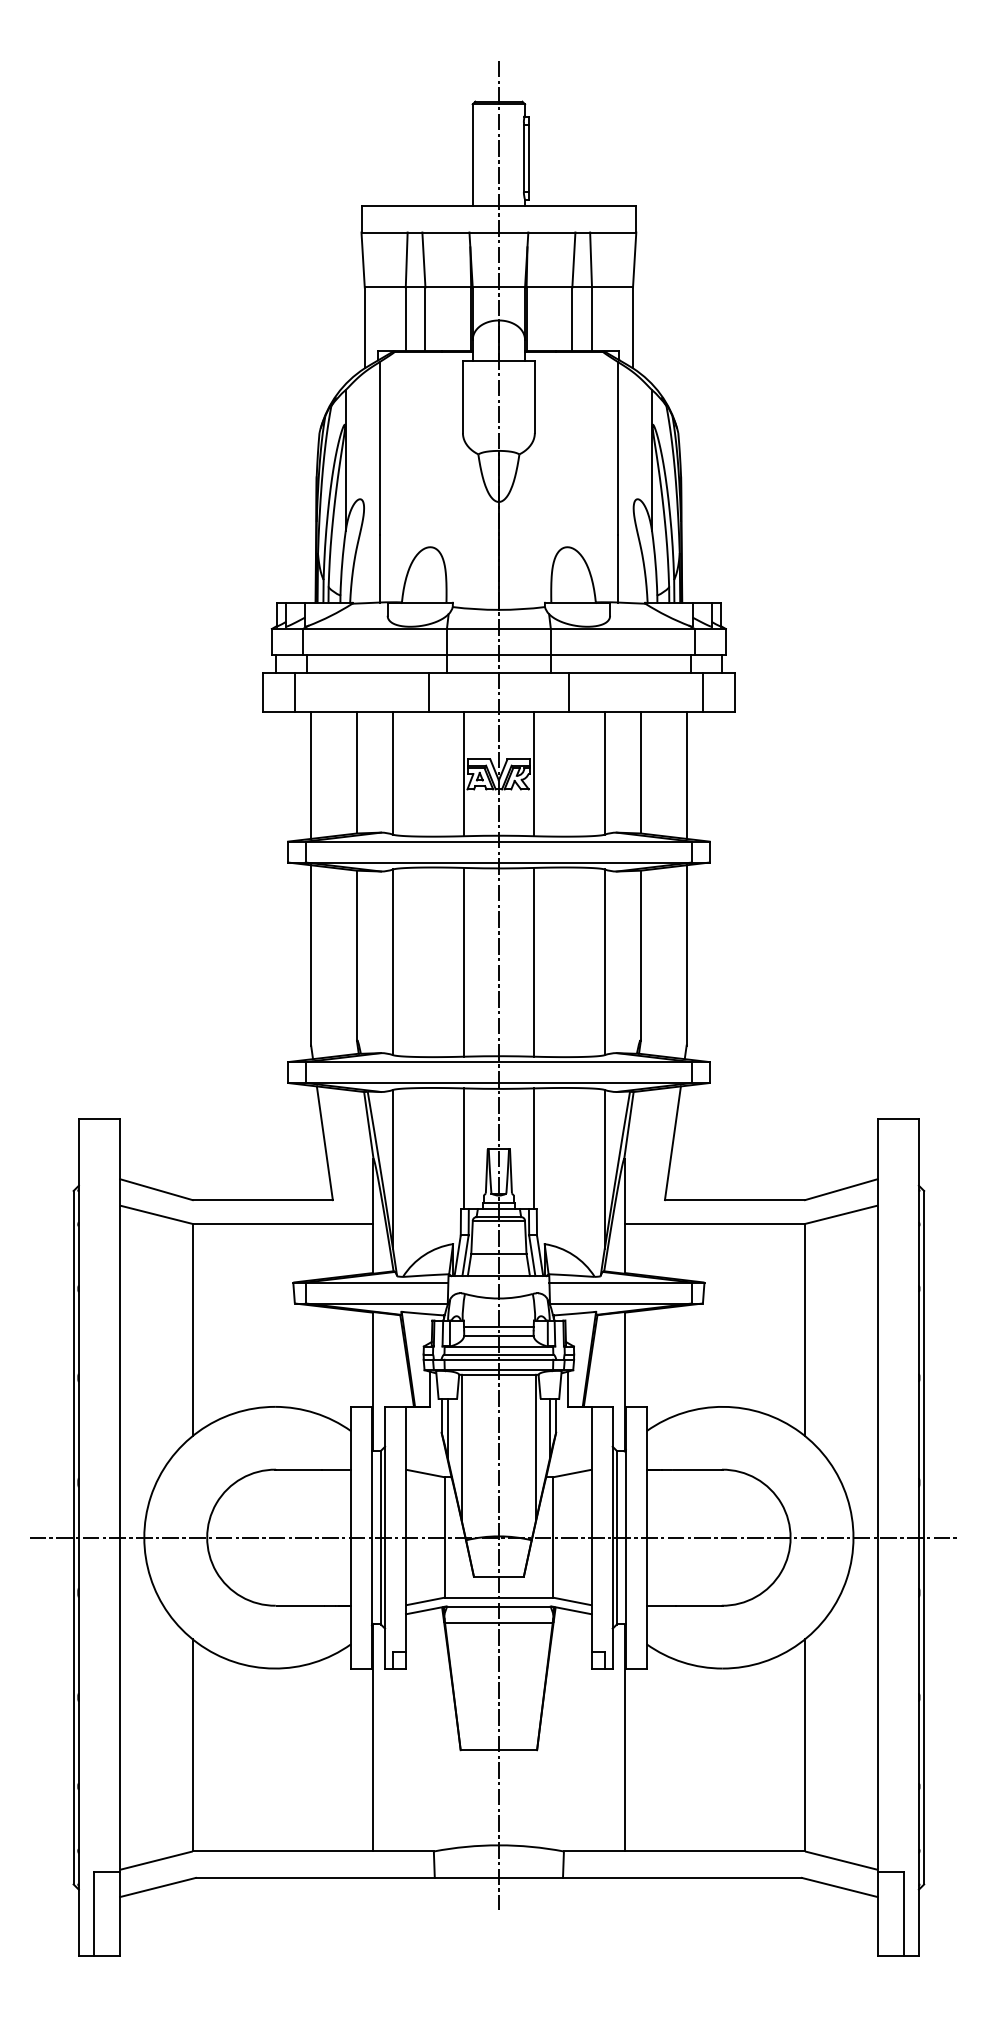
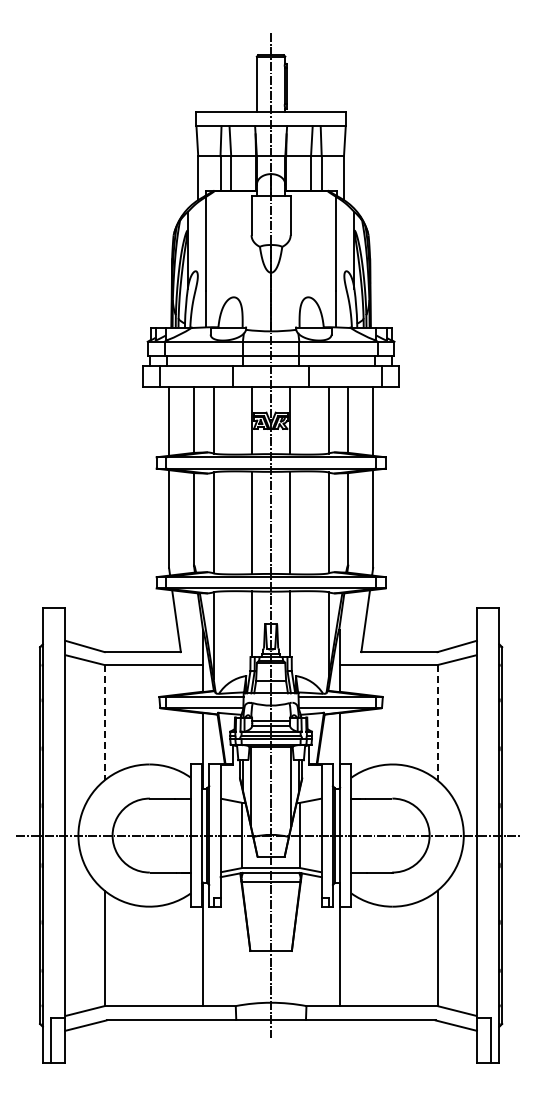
line: (192, 1329) -> (104, 722), solid -> dashed
line: (805, 1329) -> (437, 722), solid -> dashed

